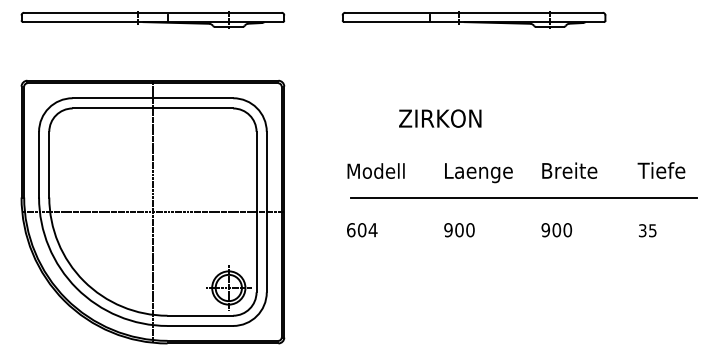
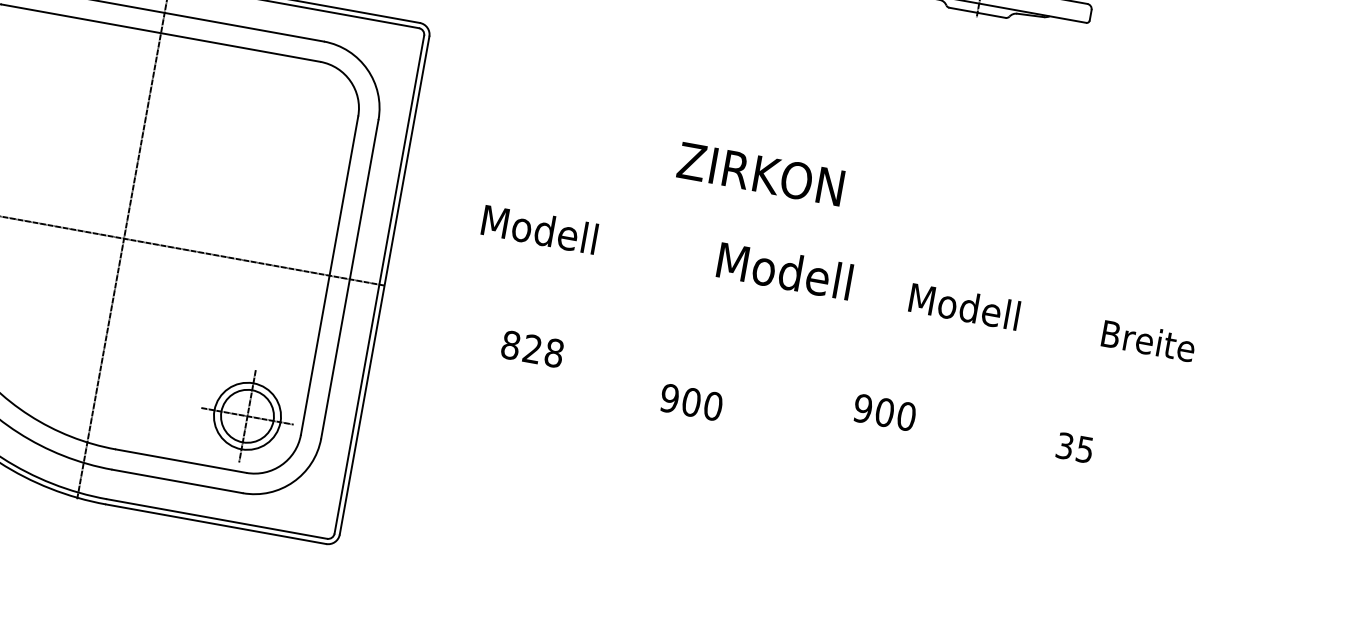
text: (440, 118) -> (761, 174), moved
text: (375, 170) -> (538, 228), moved
text: (569, 170) -> (965, 304), Breite -> Modell
text: (661, 170) -> (1147, 337), Tiefe -> Breite
text: (478, 171) -> (784, 274), Laenge -> Modell
line: (523, 197) -> (864, 341), removed
text: (362, 230) -> (533, 349), 604 -> 828
text: (459, 230) -> (691, 403), moved
text: (556, 230) -> (884, 413), moved
text: (647, 230) -> (1074, 447), moved

